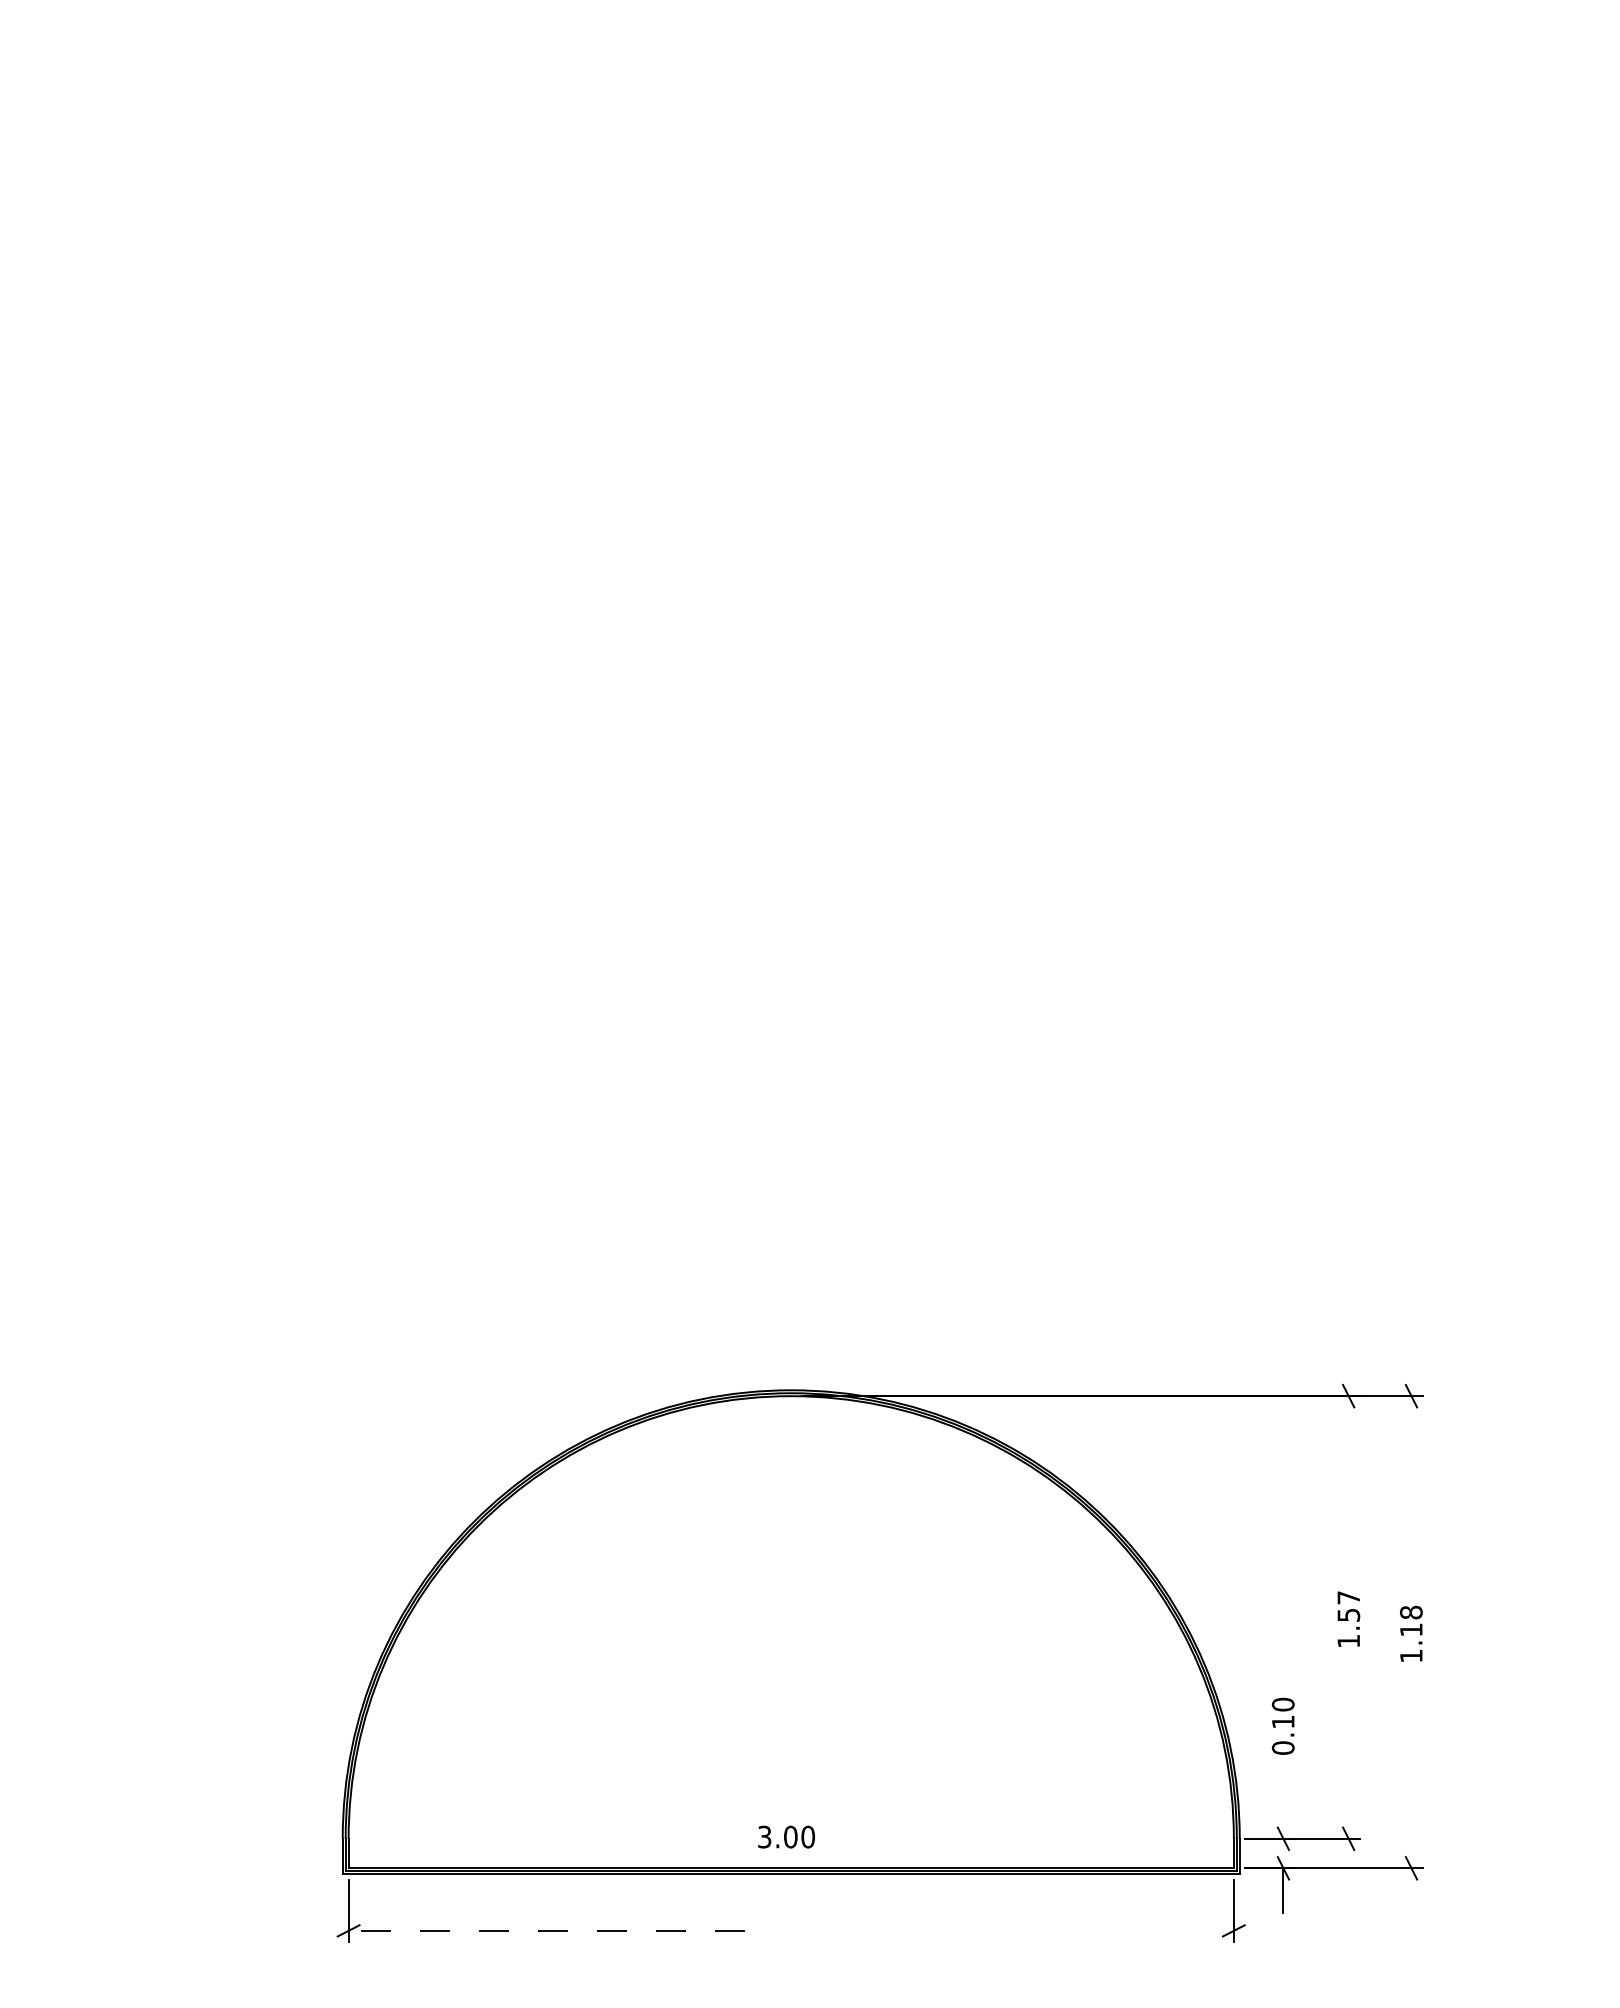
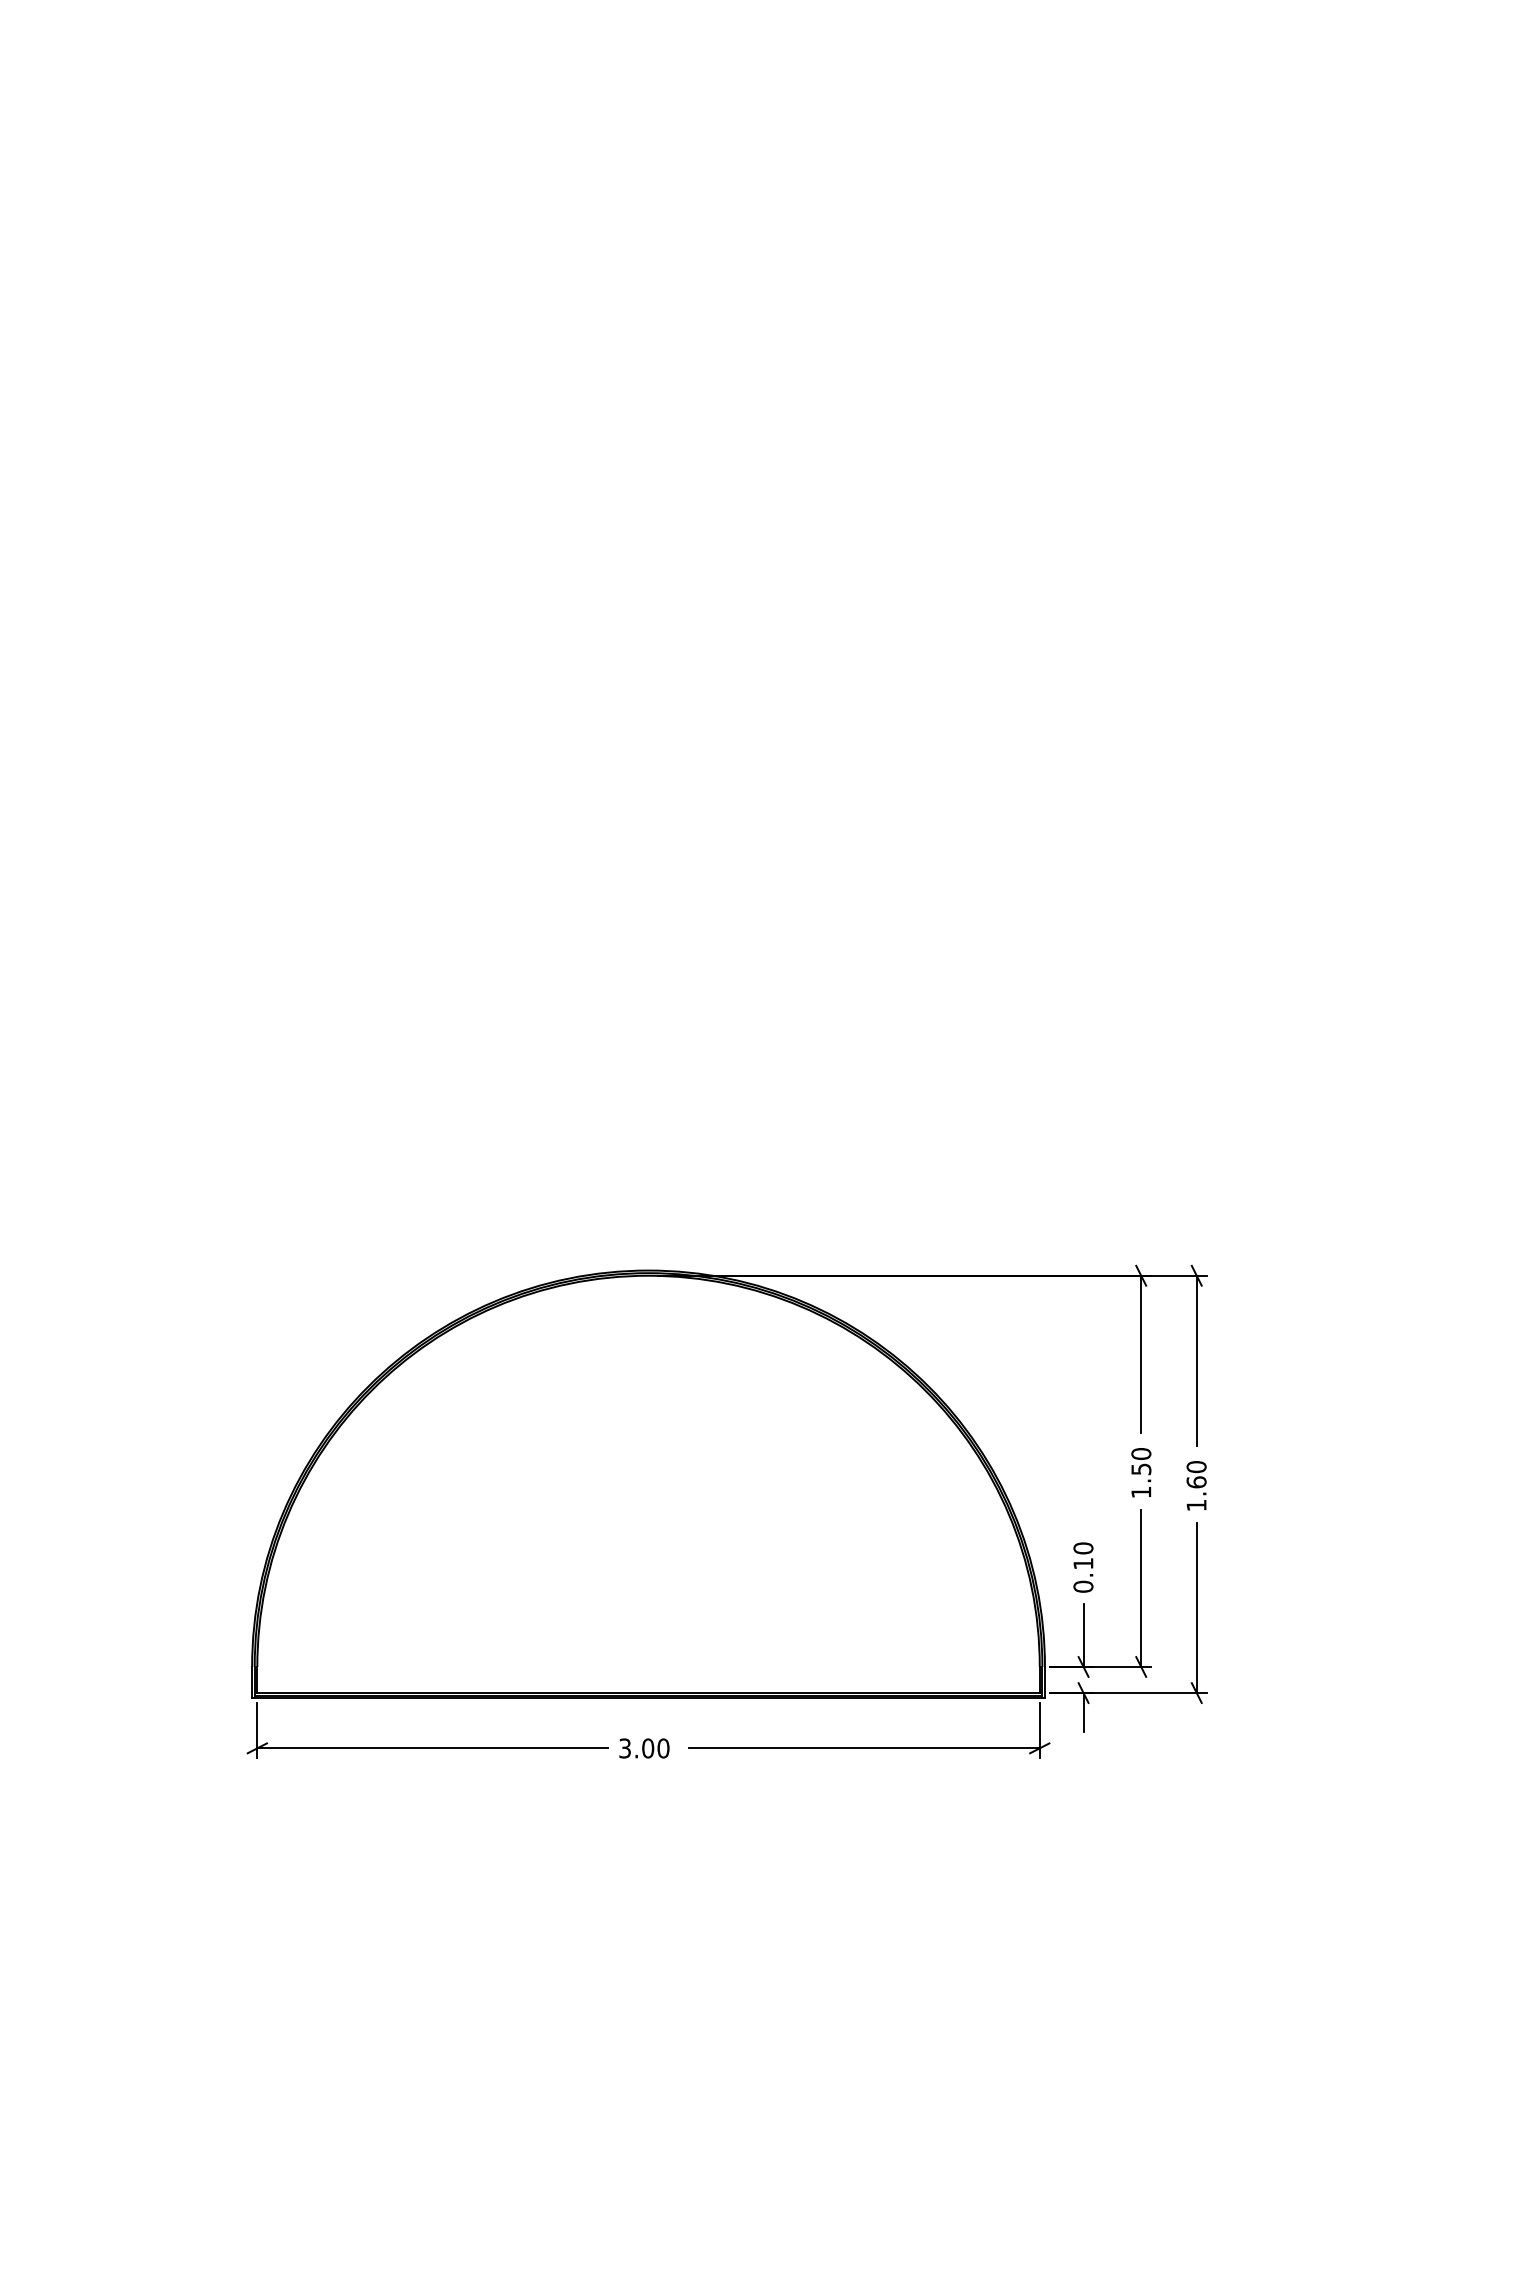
line: (1348, 1485) -> (1141, 1354), added
line: (1411, 1492) -> (1196, 1360), added
text: (1348, 1597) -> (1141, 1453), 1.57 -> 1.50
text: (1411, 1621) -> (1196, 1474), 1.18 -> 1.60
line: (1348, 1748) -> (1141, 1587), added
line: (1411, 1772) -> (1196, 1608), added
line: (1283, 1803) -> (1083, 1635), added
text: (786, 1837) -> (644, 1748), moved
line: (545, 1931) -> (431, 1748), dashed -> solid
line: (1034, 1931) -> (863, 1748), added

